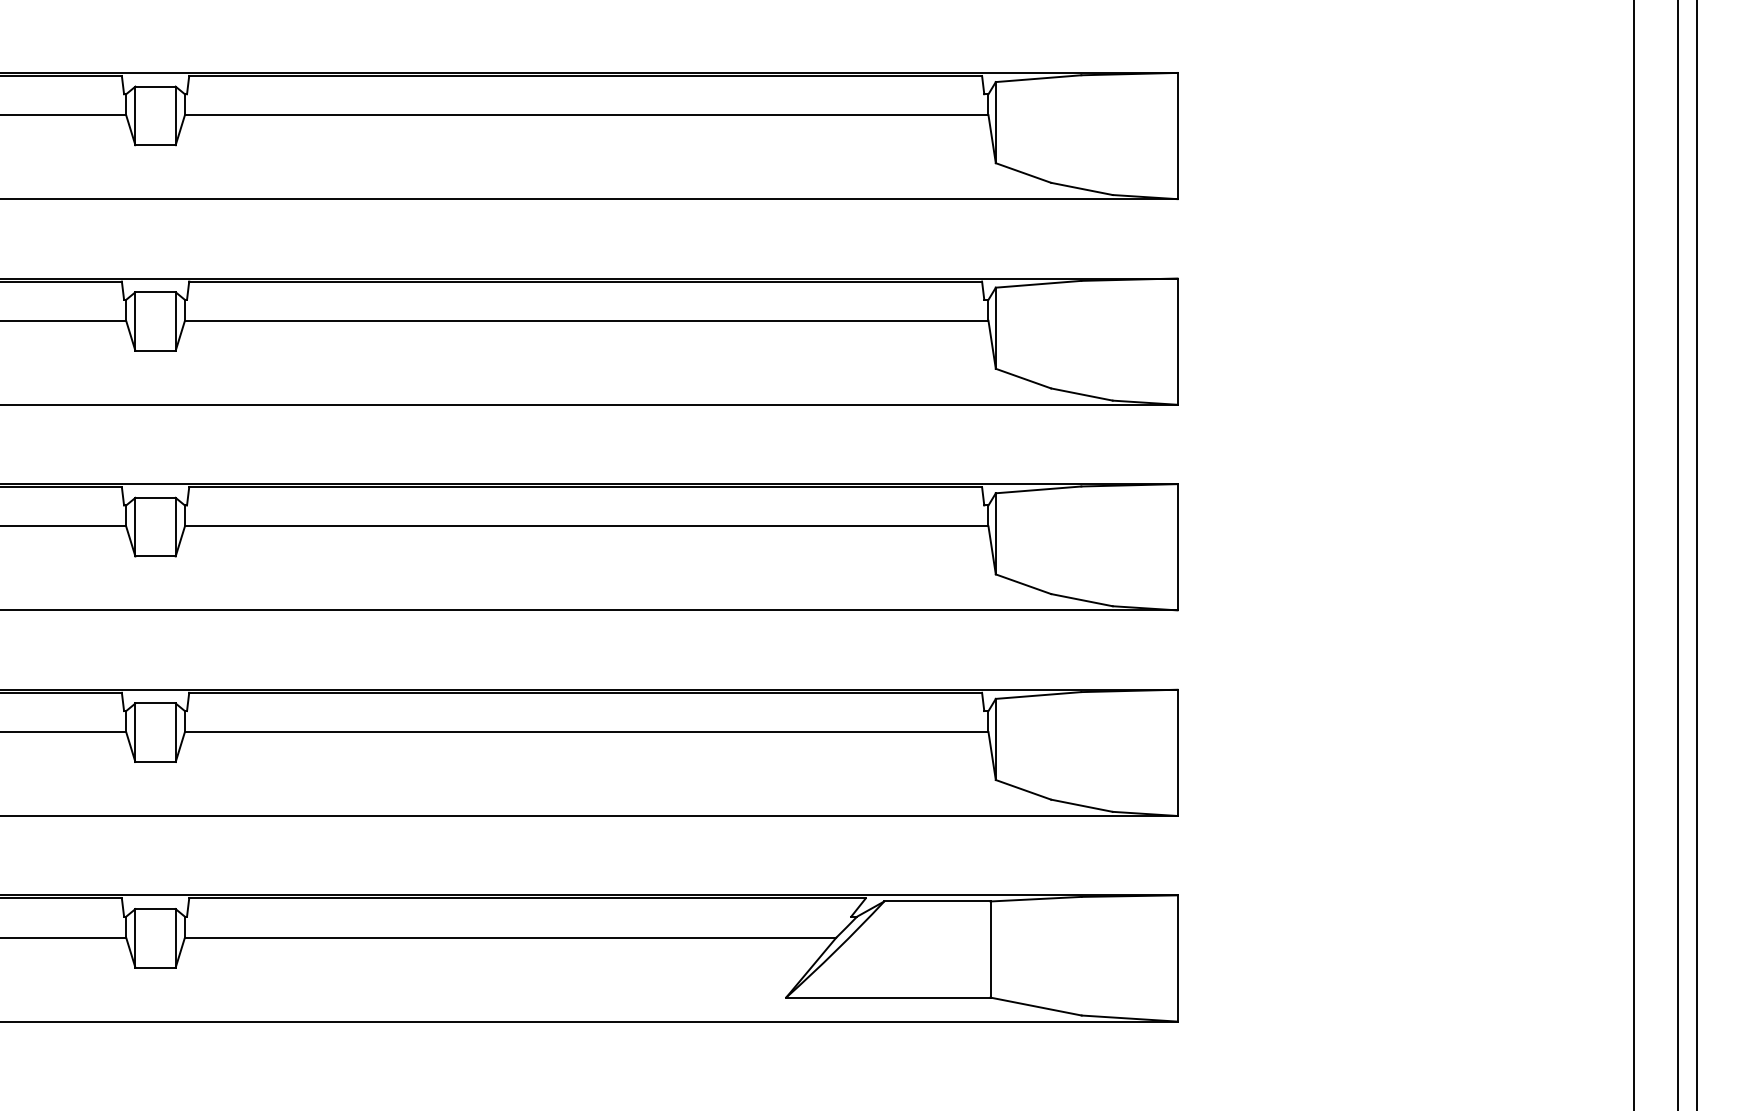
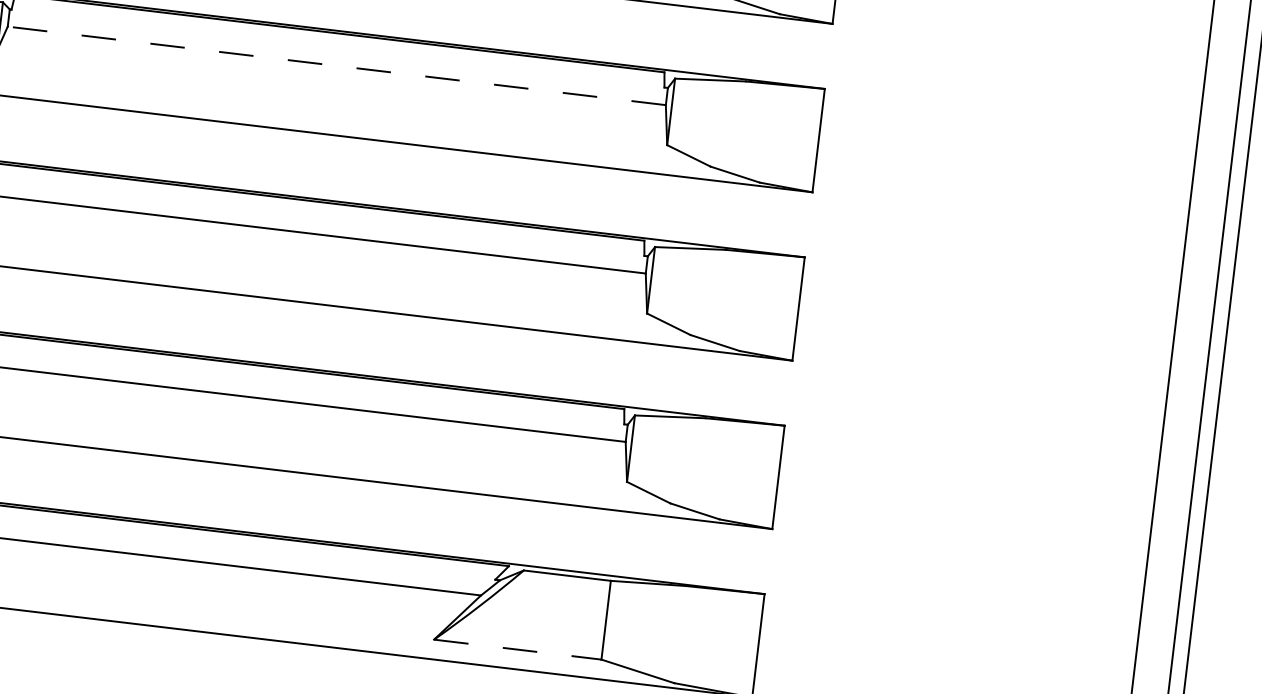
line: (586, 320) -> (336, 65), solid -> dashed
line: (888, 997) -> (517, 649), solid -> dashed

